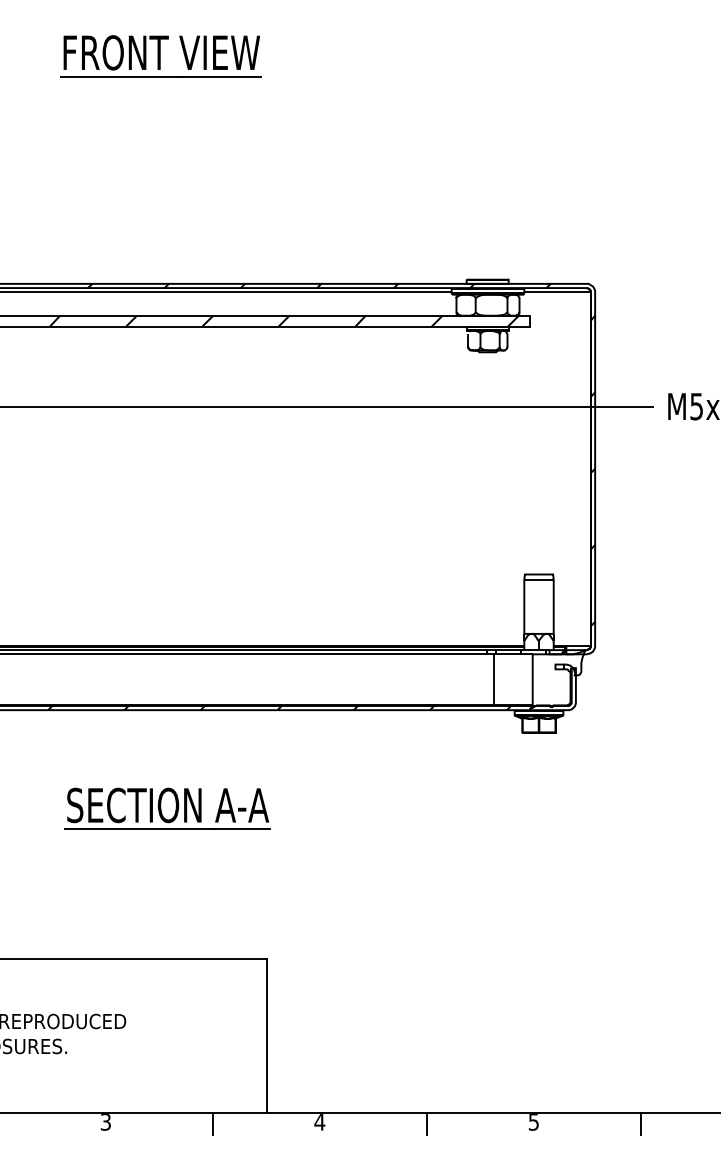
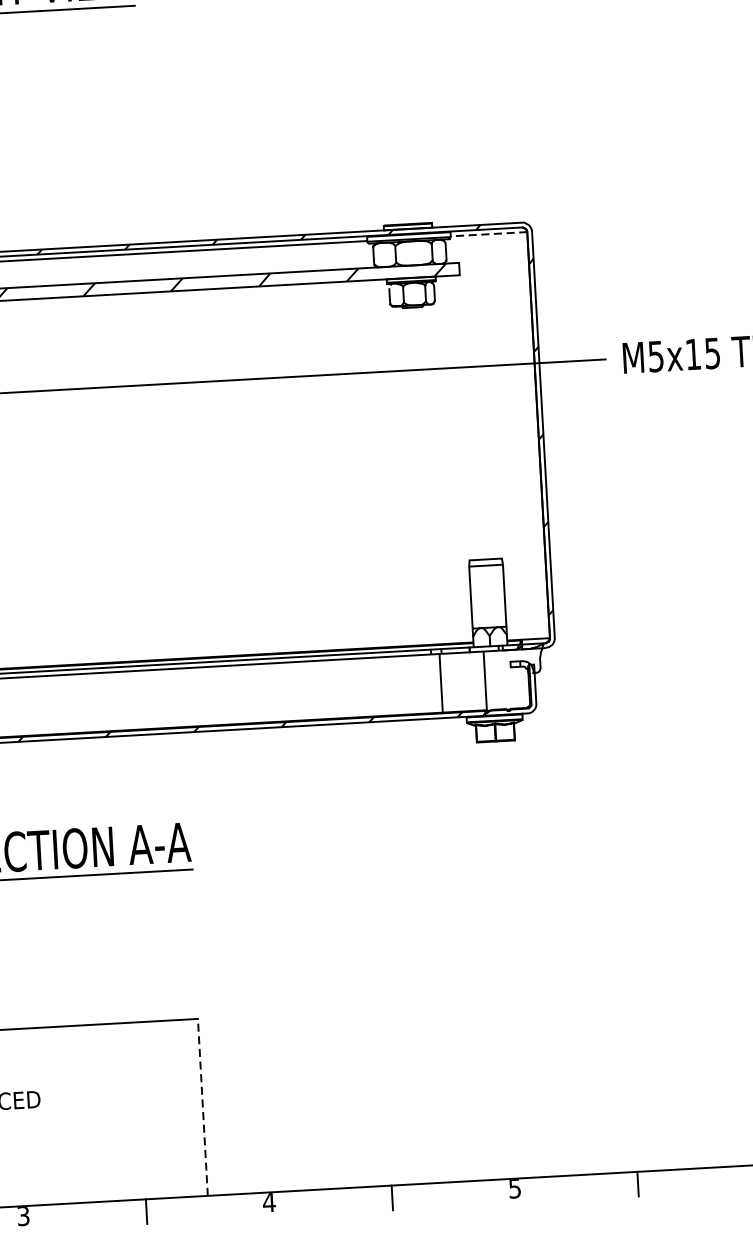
line: (557, 292) -> (488, 234), solid -> dashed
line: (266, 1035) -> (202, 1106), solid -> dashed

